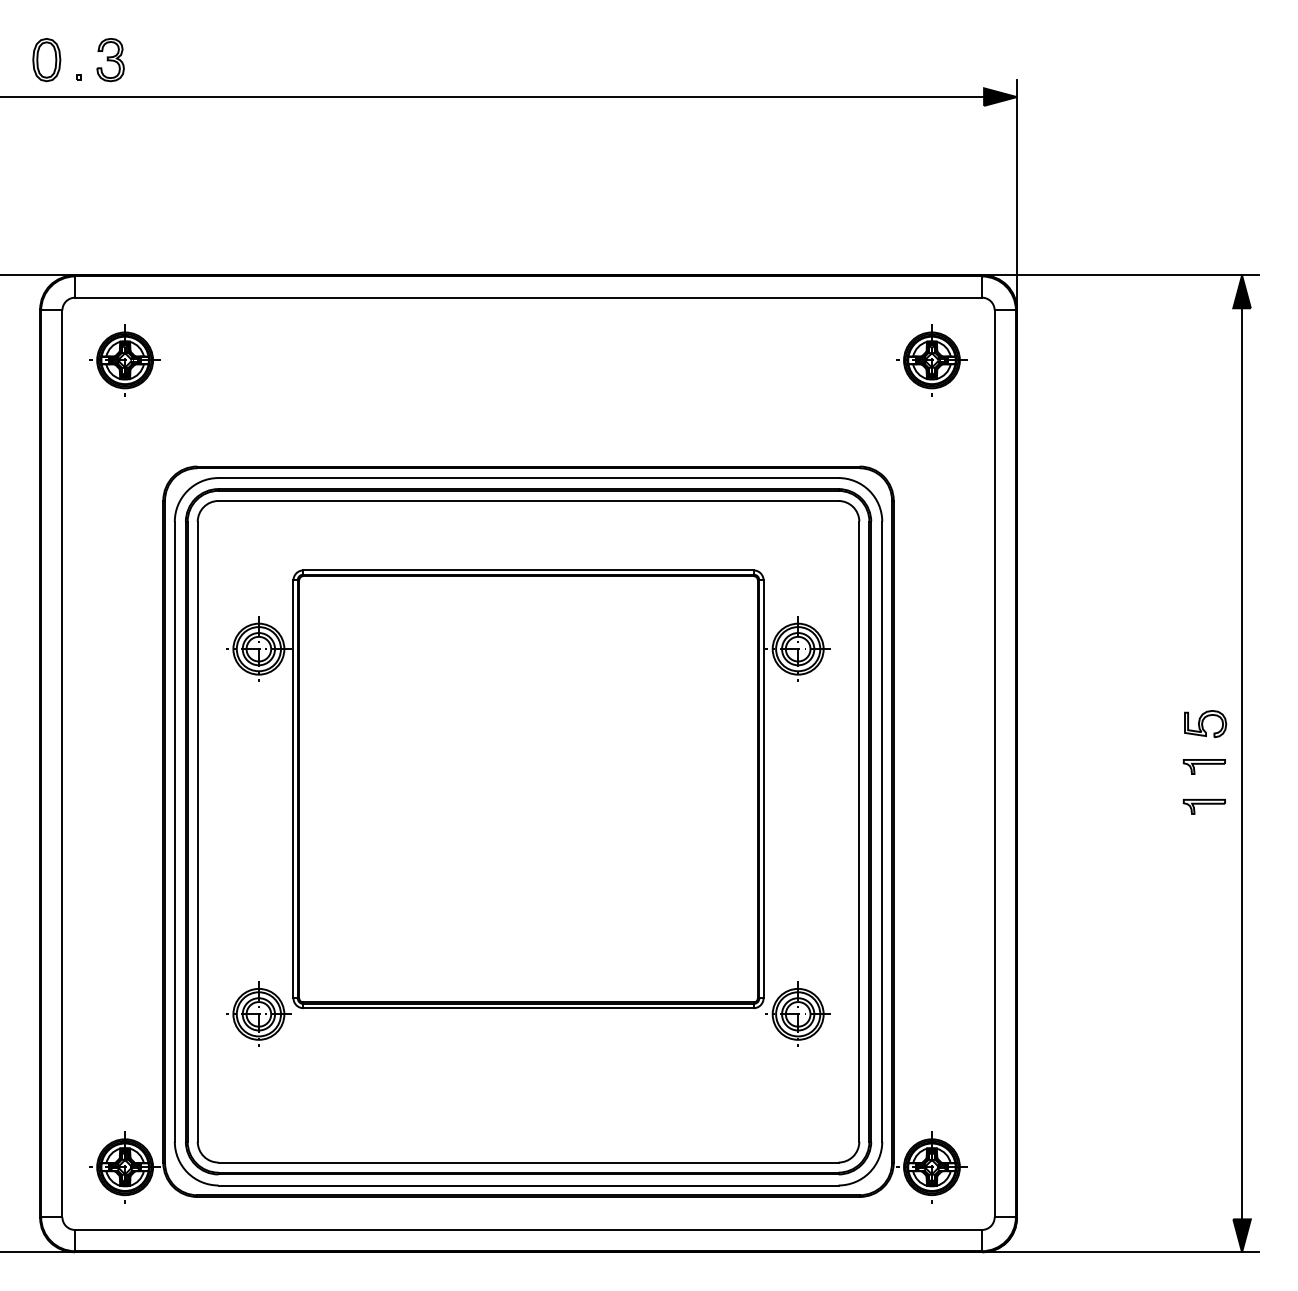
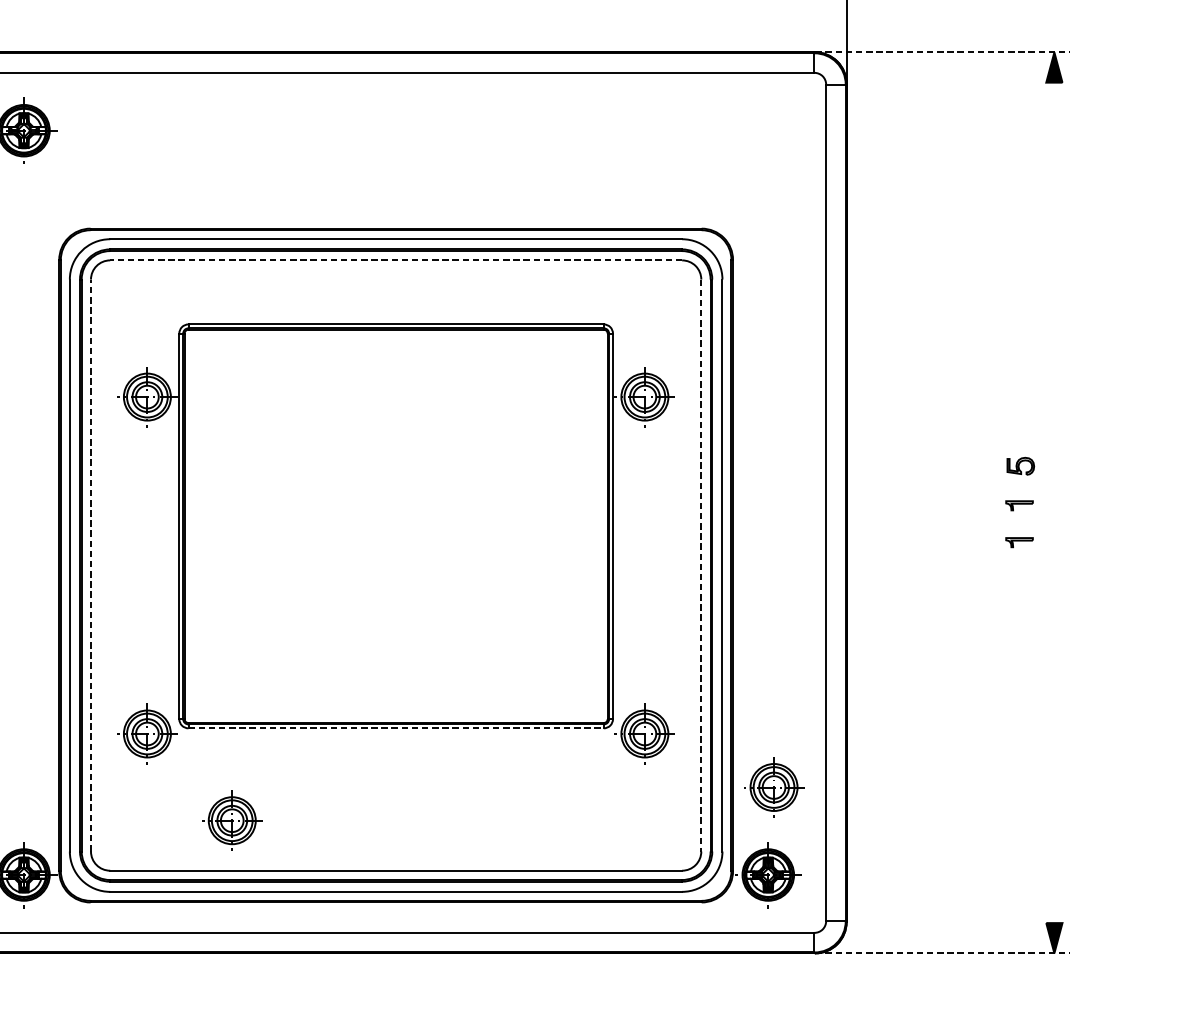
line: (1121, 275) -> (943, 52), solid -> dashed
part: (931, 360) -> (767, 130), removed
line: (528, 500) -> (396, 259), solid -> dashed
part: (1205, 724) -> (1020, 466), size x0.7
line: (1242, 763) -> (1054, 502), removed
part: (1203, 766) -> (1018, 505), size x0.7
part: (1203, 806) -> (1018, 542), size x0.7
line: (197, 831) -> (90, 565), solid -> dashed
line: (859, 831) -> (701, 565), solid -> dashed
line: (529, 1008) -> (397, 728), solid -> dashed
part: (937, 1071) -> (773, 786), added
part: (350, 1107) -> (231, 819), added
line: (1121, 1252) -> (943, 953), solid -> dashed

